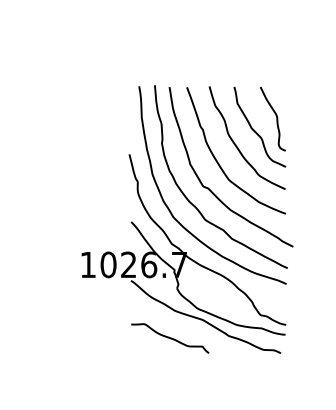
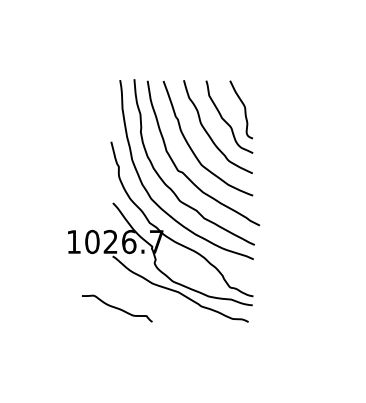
curve: (170, 338) -> (117, 308), moved

